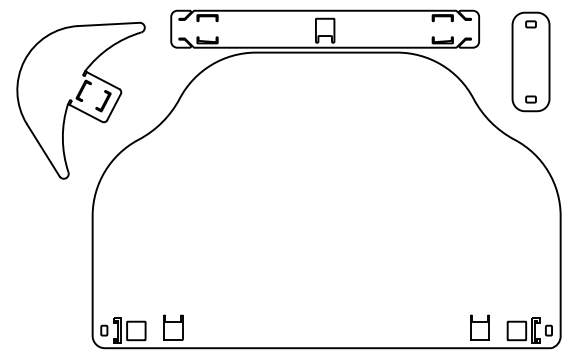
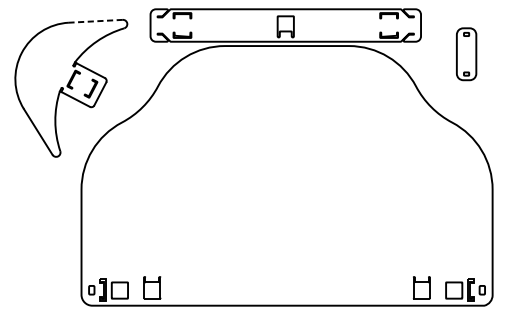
line: (108, 24) -> (95, 21), solid -> dashed
part: (530, 61) -> (466, 53), size x0.6

